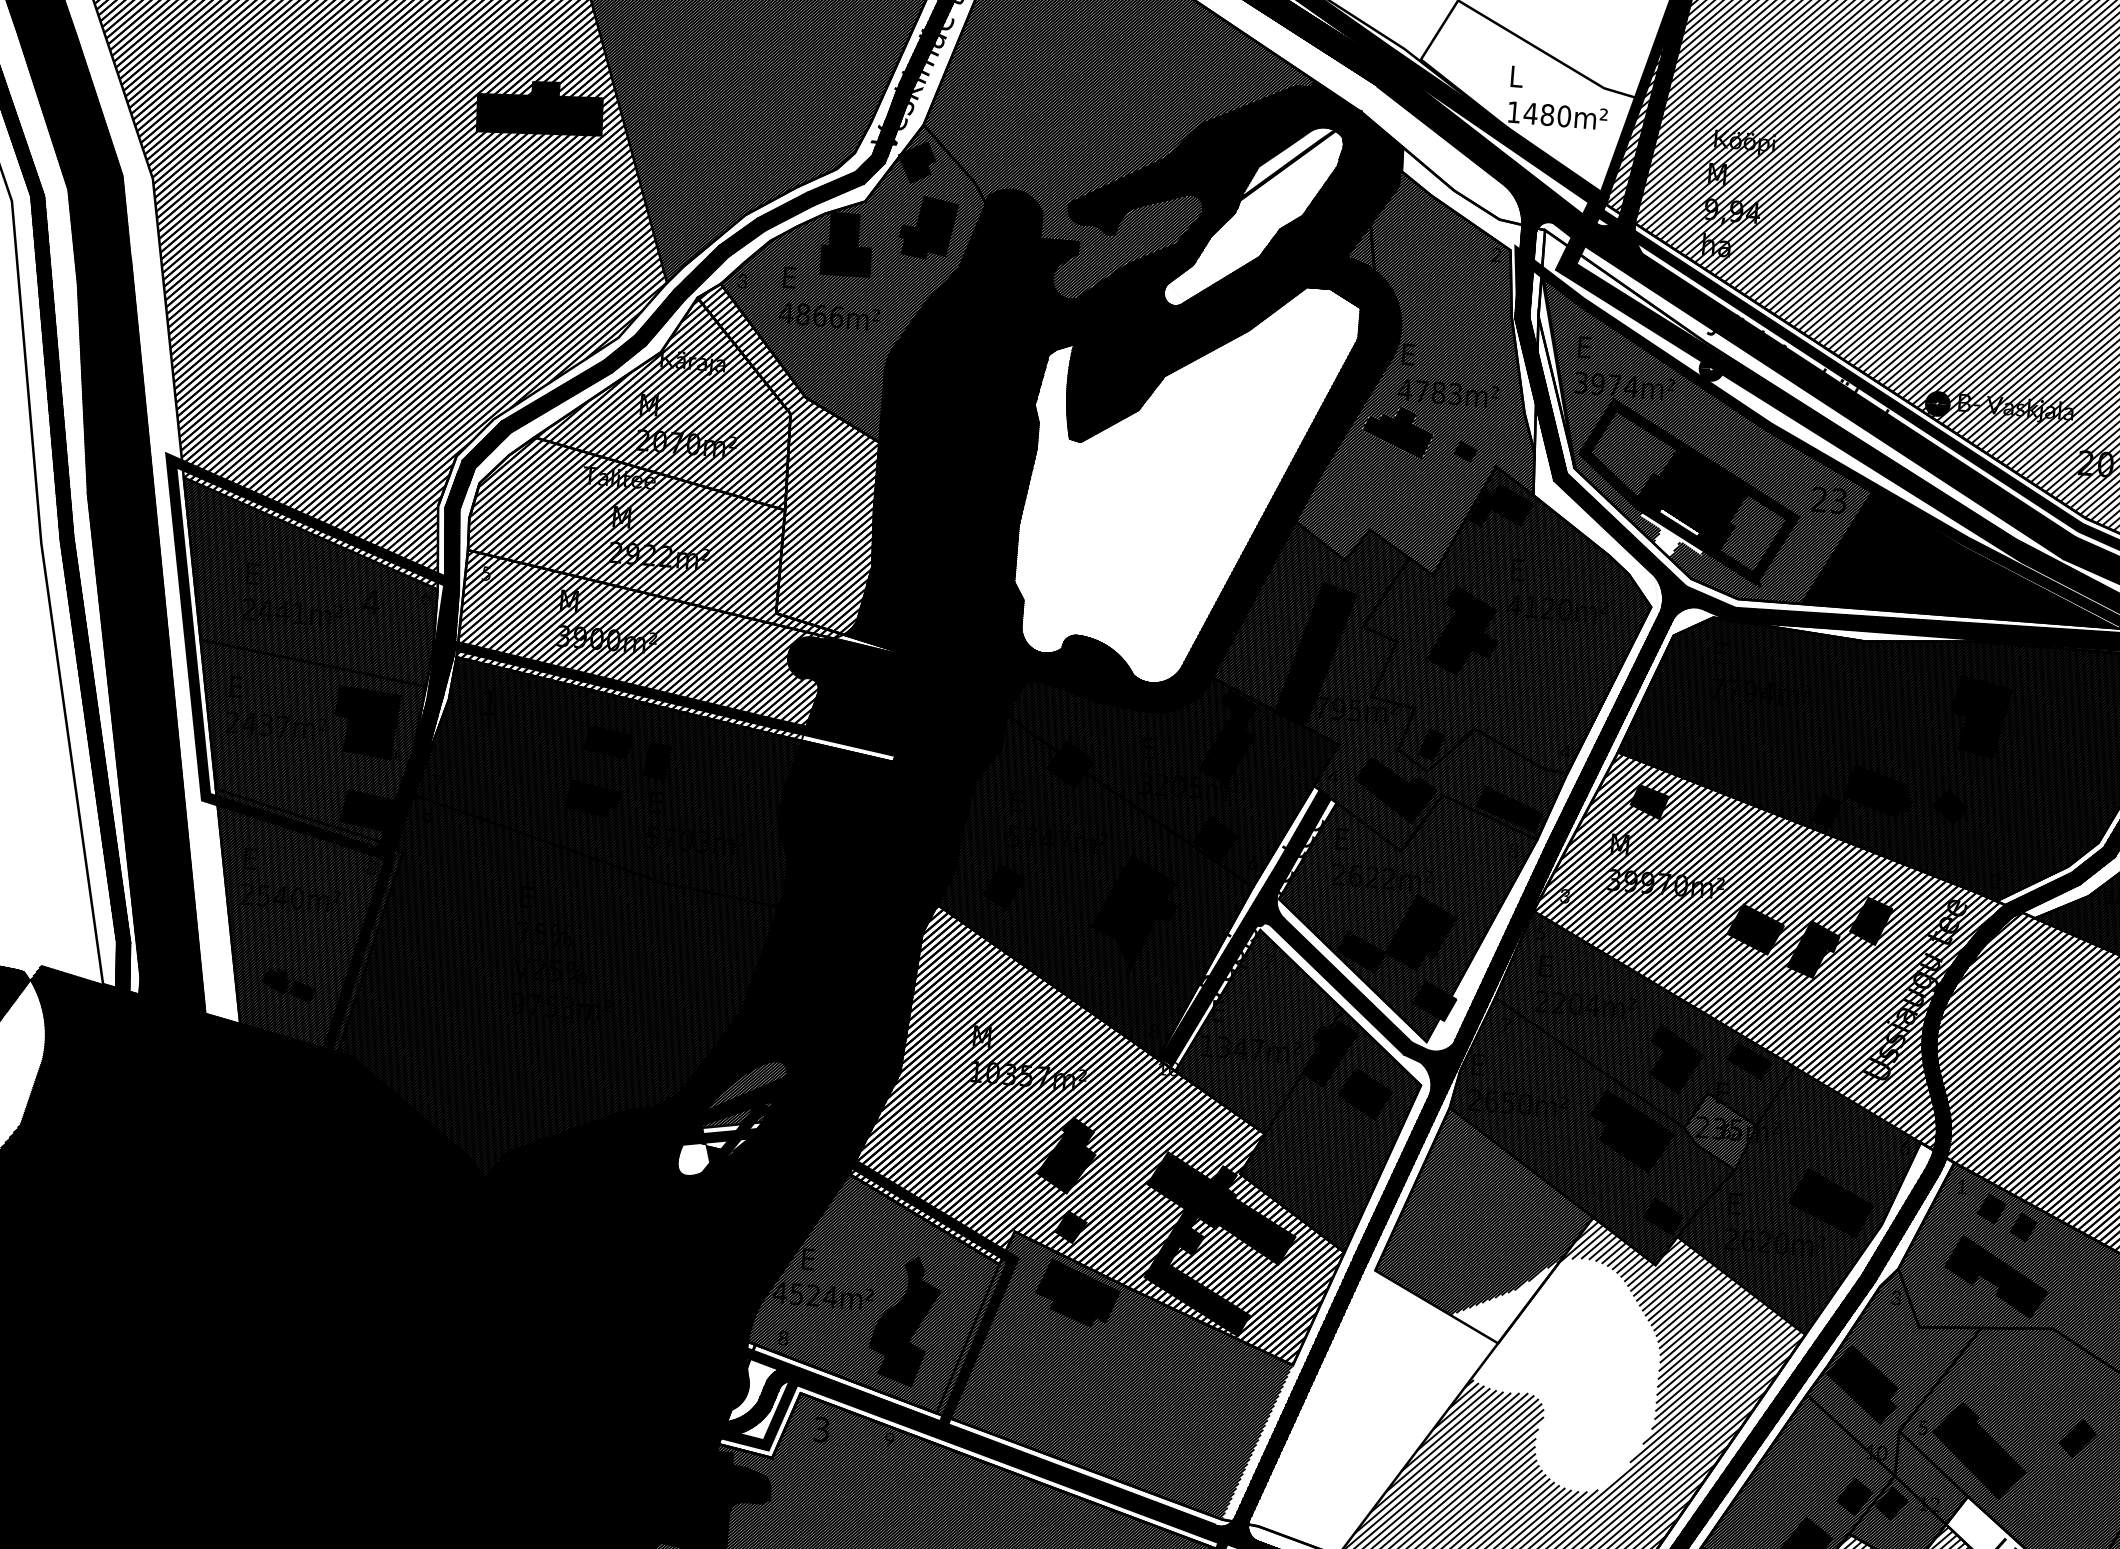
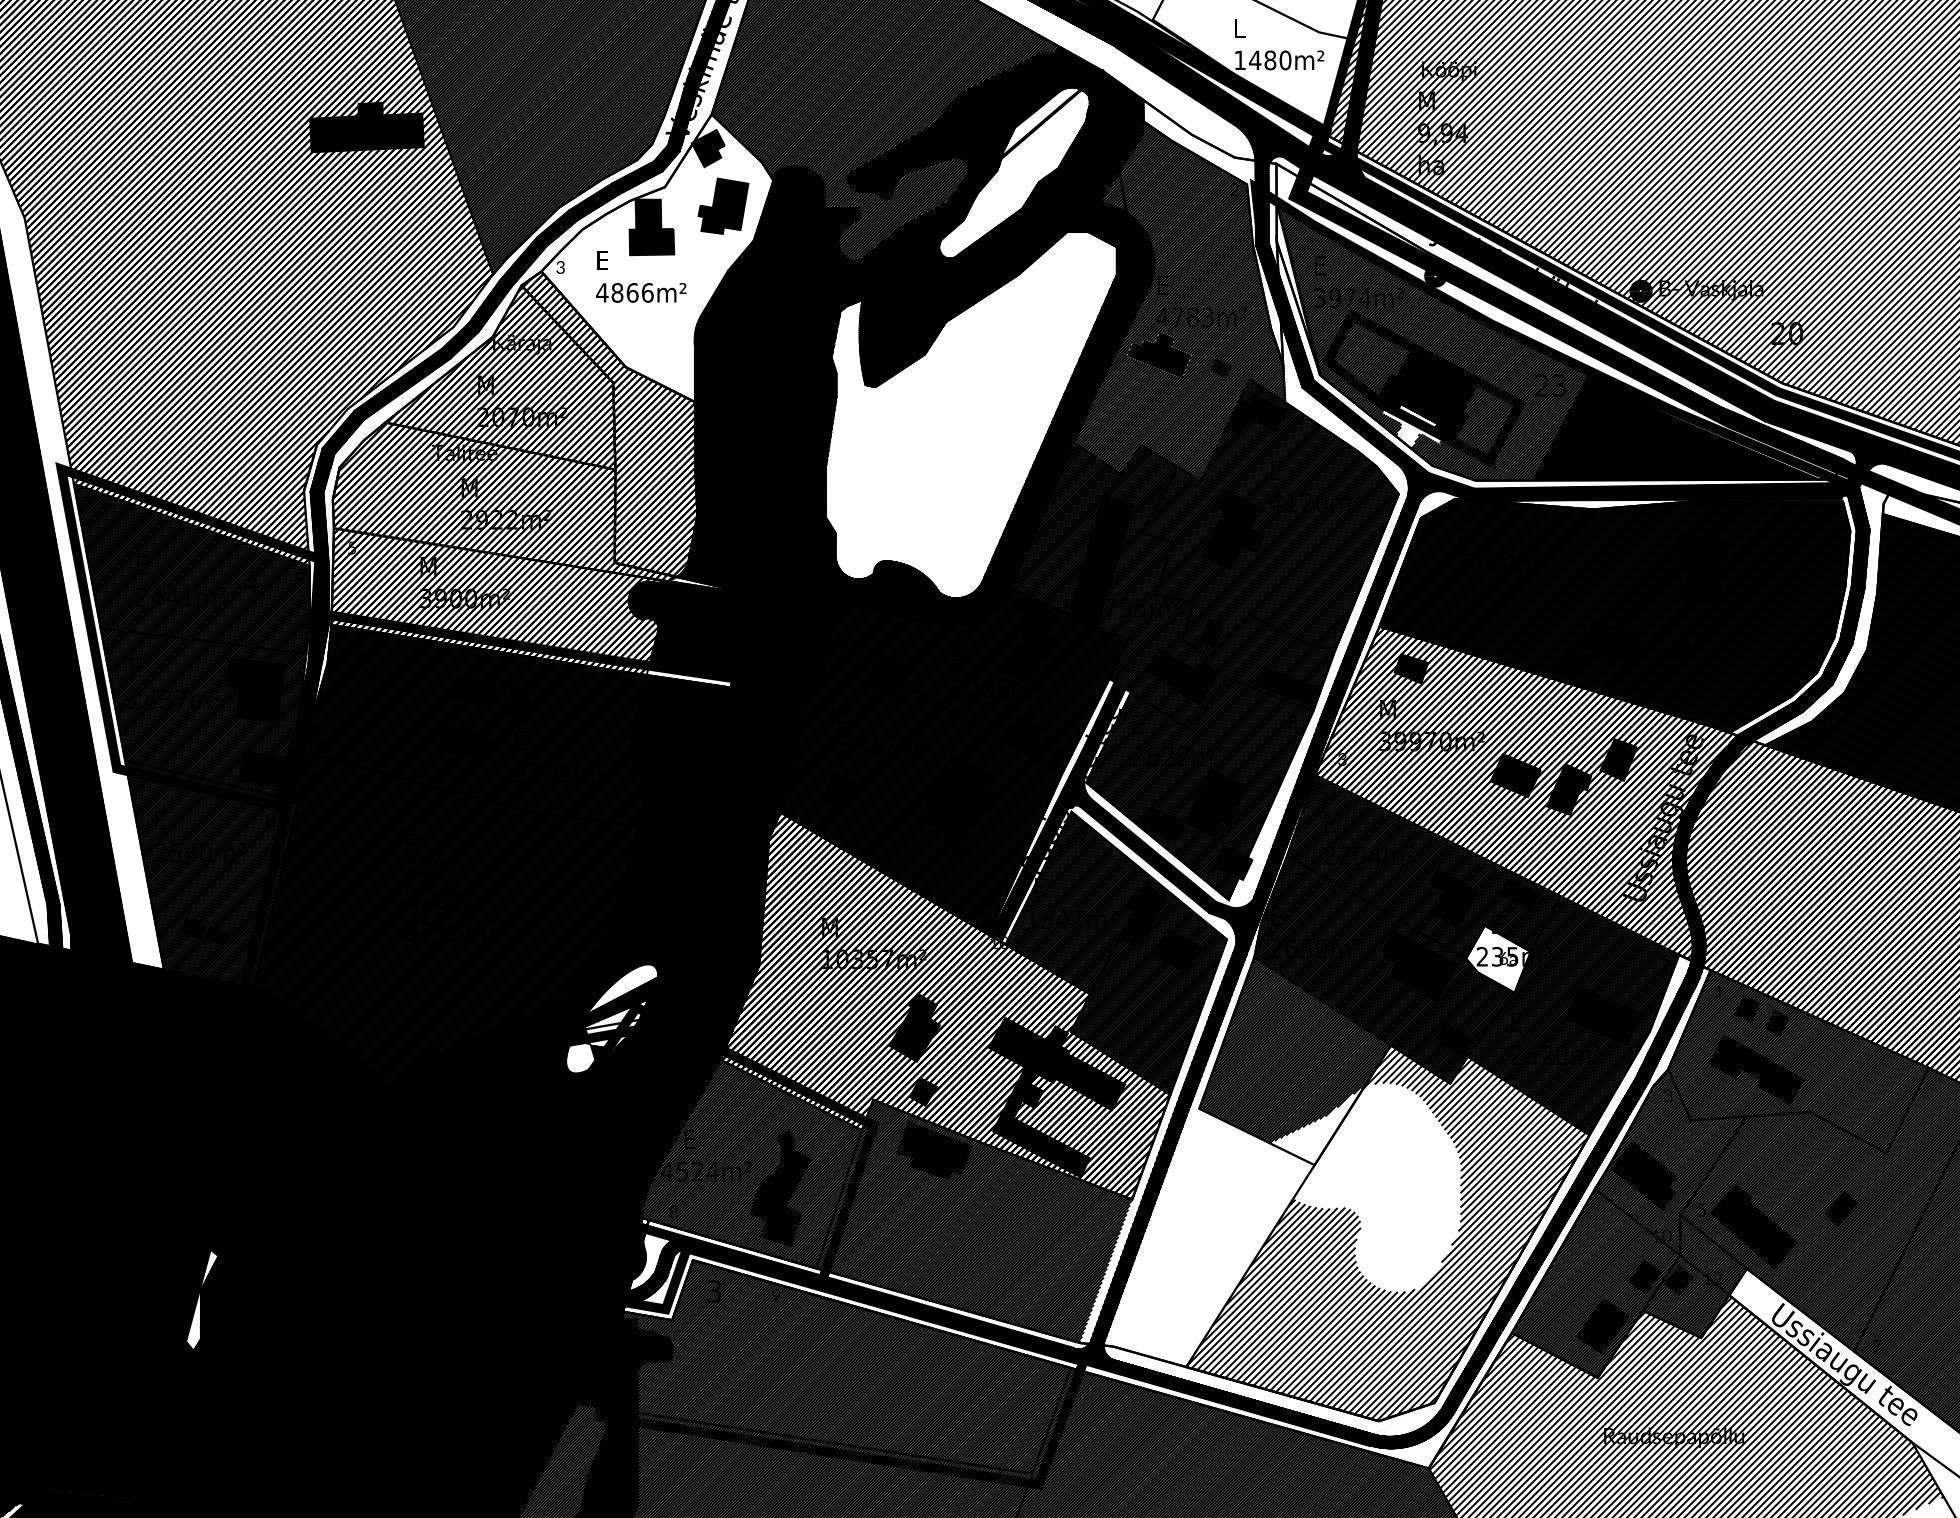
hatch: (850, 279) -> (657, 258), removed
hatch: (740, 1095) -> (617, 997), removed
hatch: (1720, 1130) -> (1498, 958), removed
fill: (252, 1393) -> (201, 1299), removed

